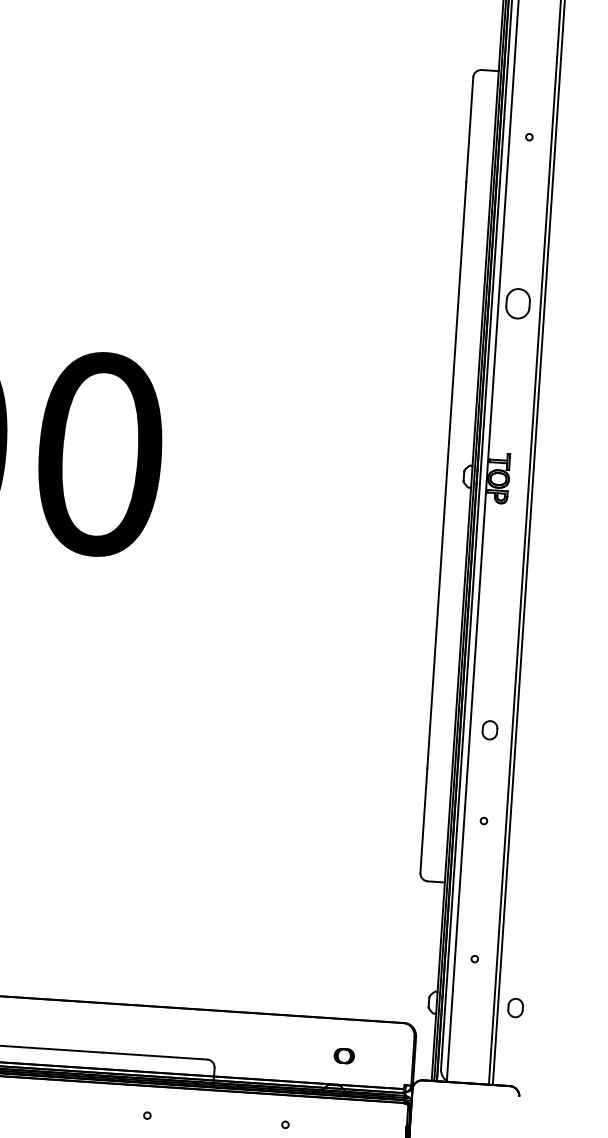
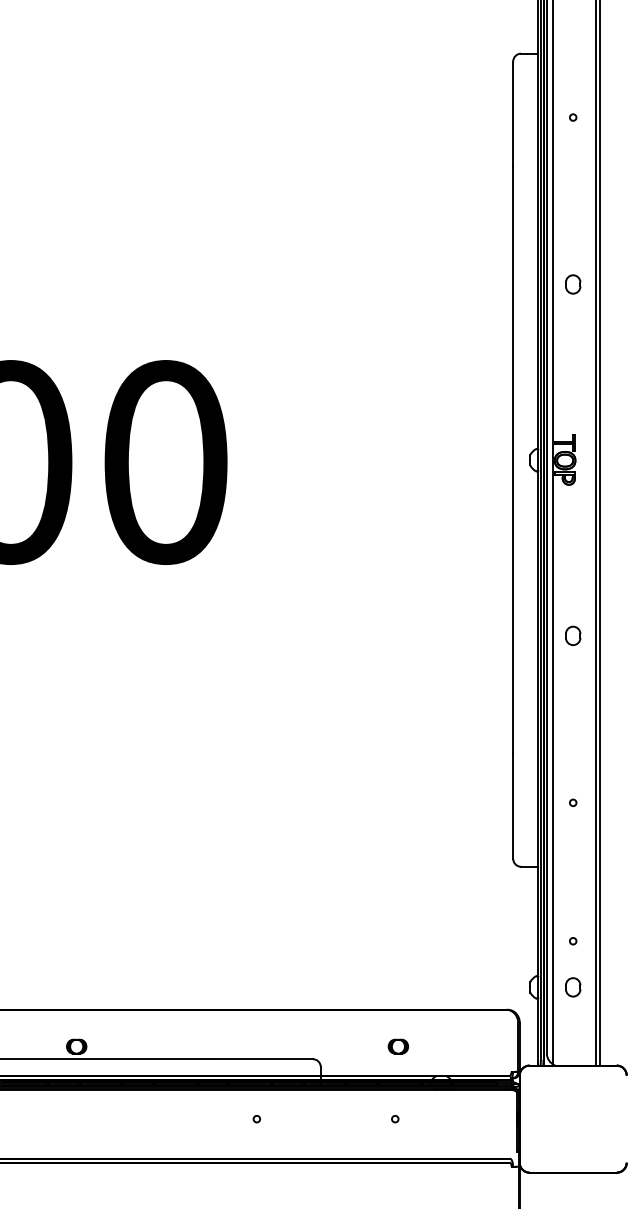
part: (518, 303) -> (573, 284), size x0.62
part: (490, 729) -> (573, 635), moved
part: (515, 1008) -> (573, 987), moved
part: (343, 1055) -> (397, 1046), moved

